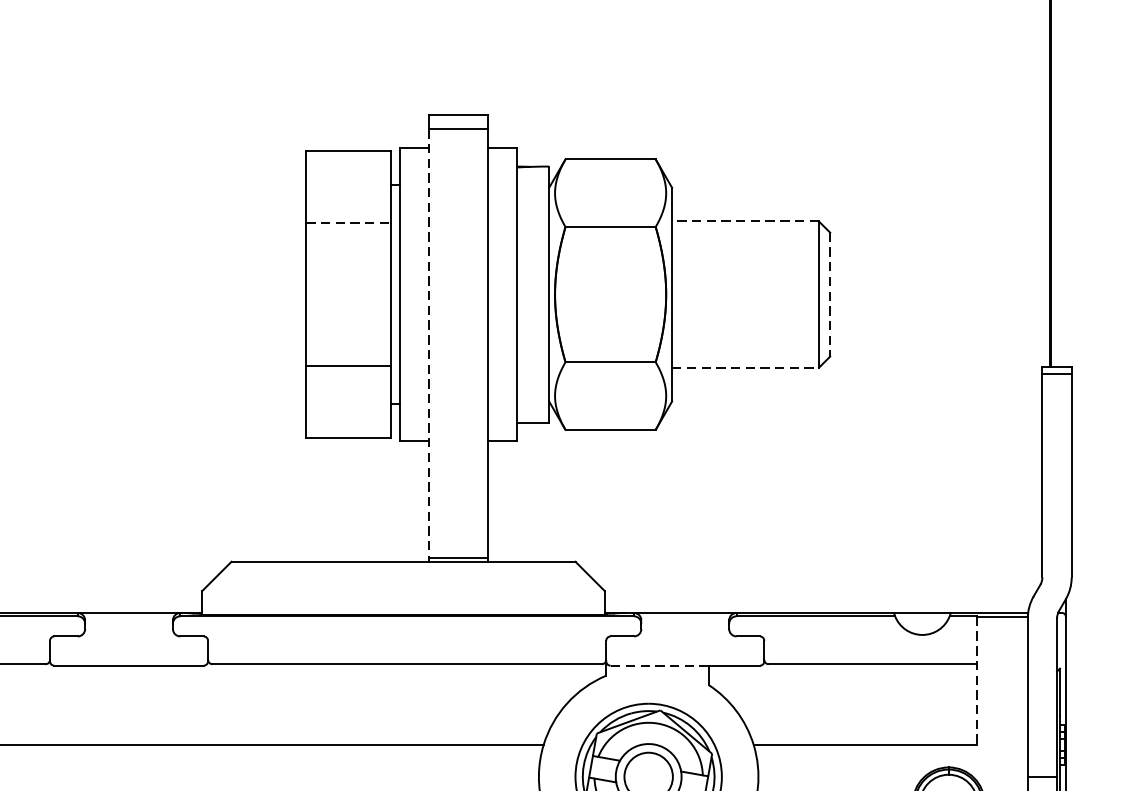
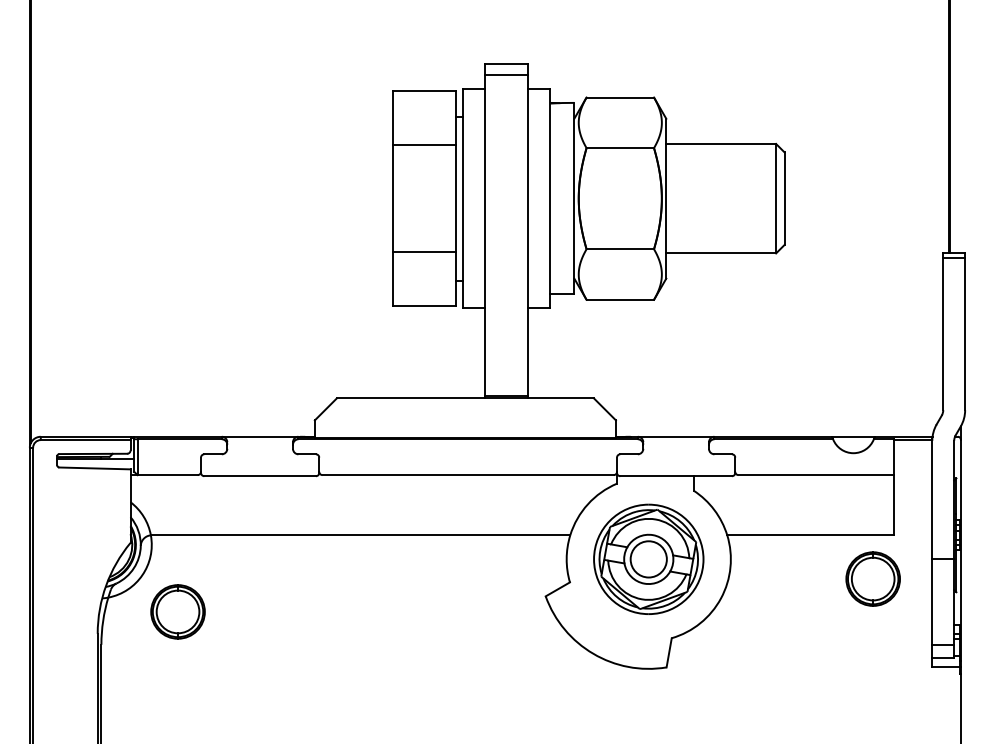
line: (745, 220) -> (721, 143), dashed -> solid
line: (348, 222) -> (424, 144), dashed -> solid
line: (830, 295) -> (784, 199), dashed -> solid
line: (429, 343) -> (484, 235), dashed -> solid
line: (745, 367) -> (721, 253), dashed -> solid
line: (659, 666) -> (656, 476), dashed -> solid
line: (975, 680) -> (893, 487), dashed -> solid

